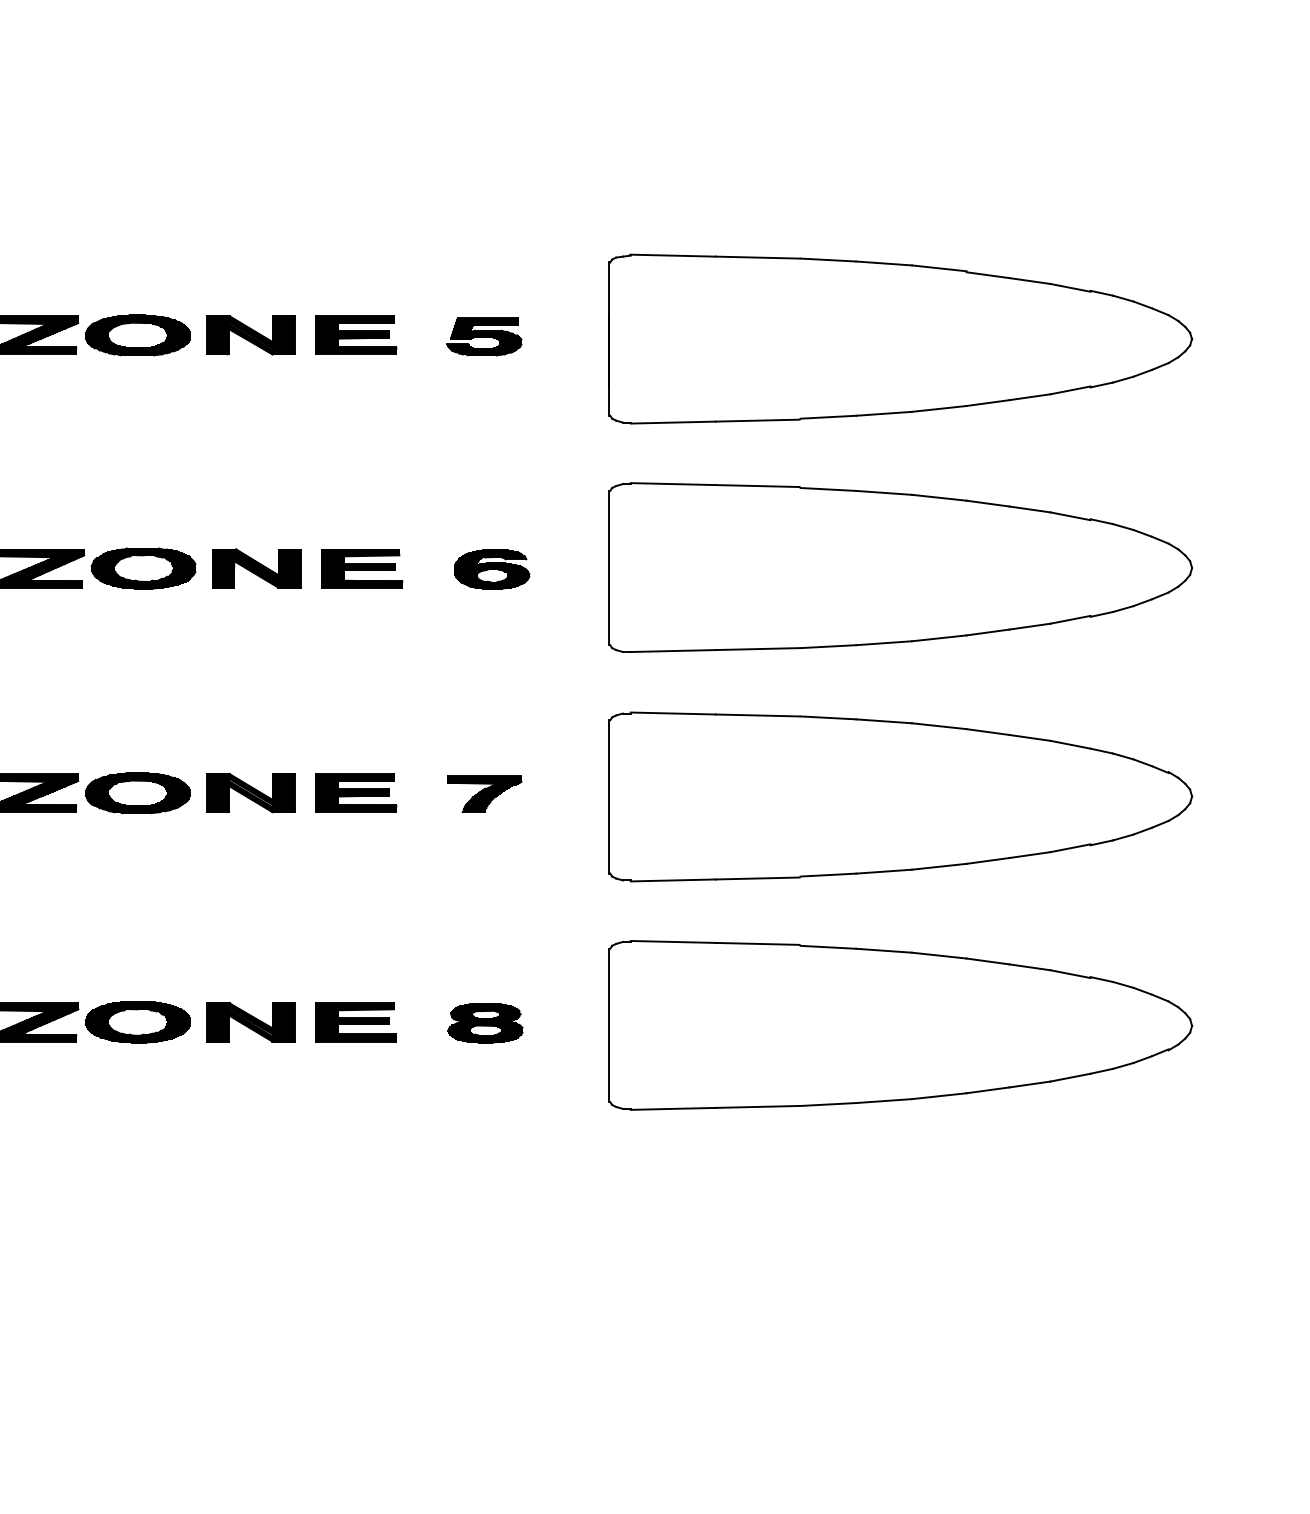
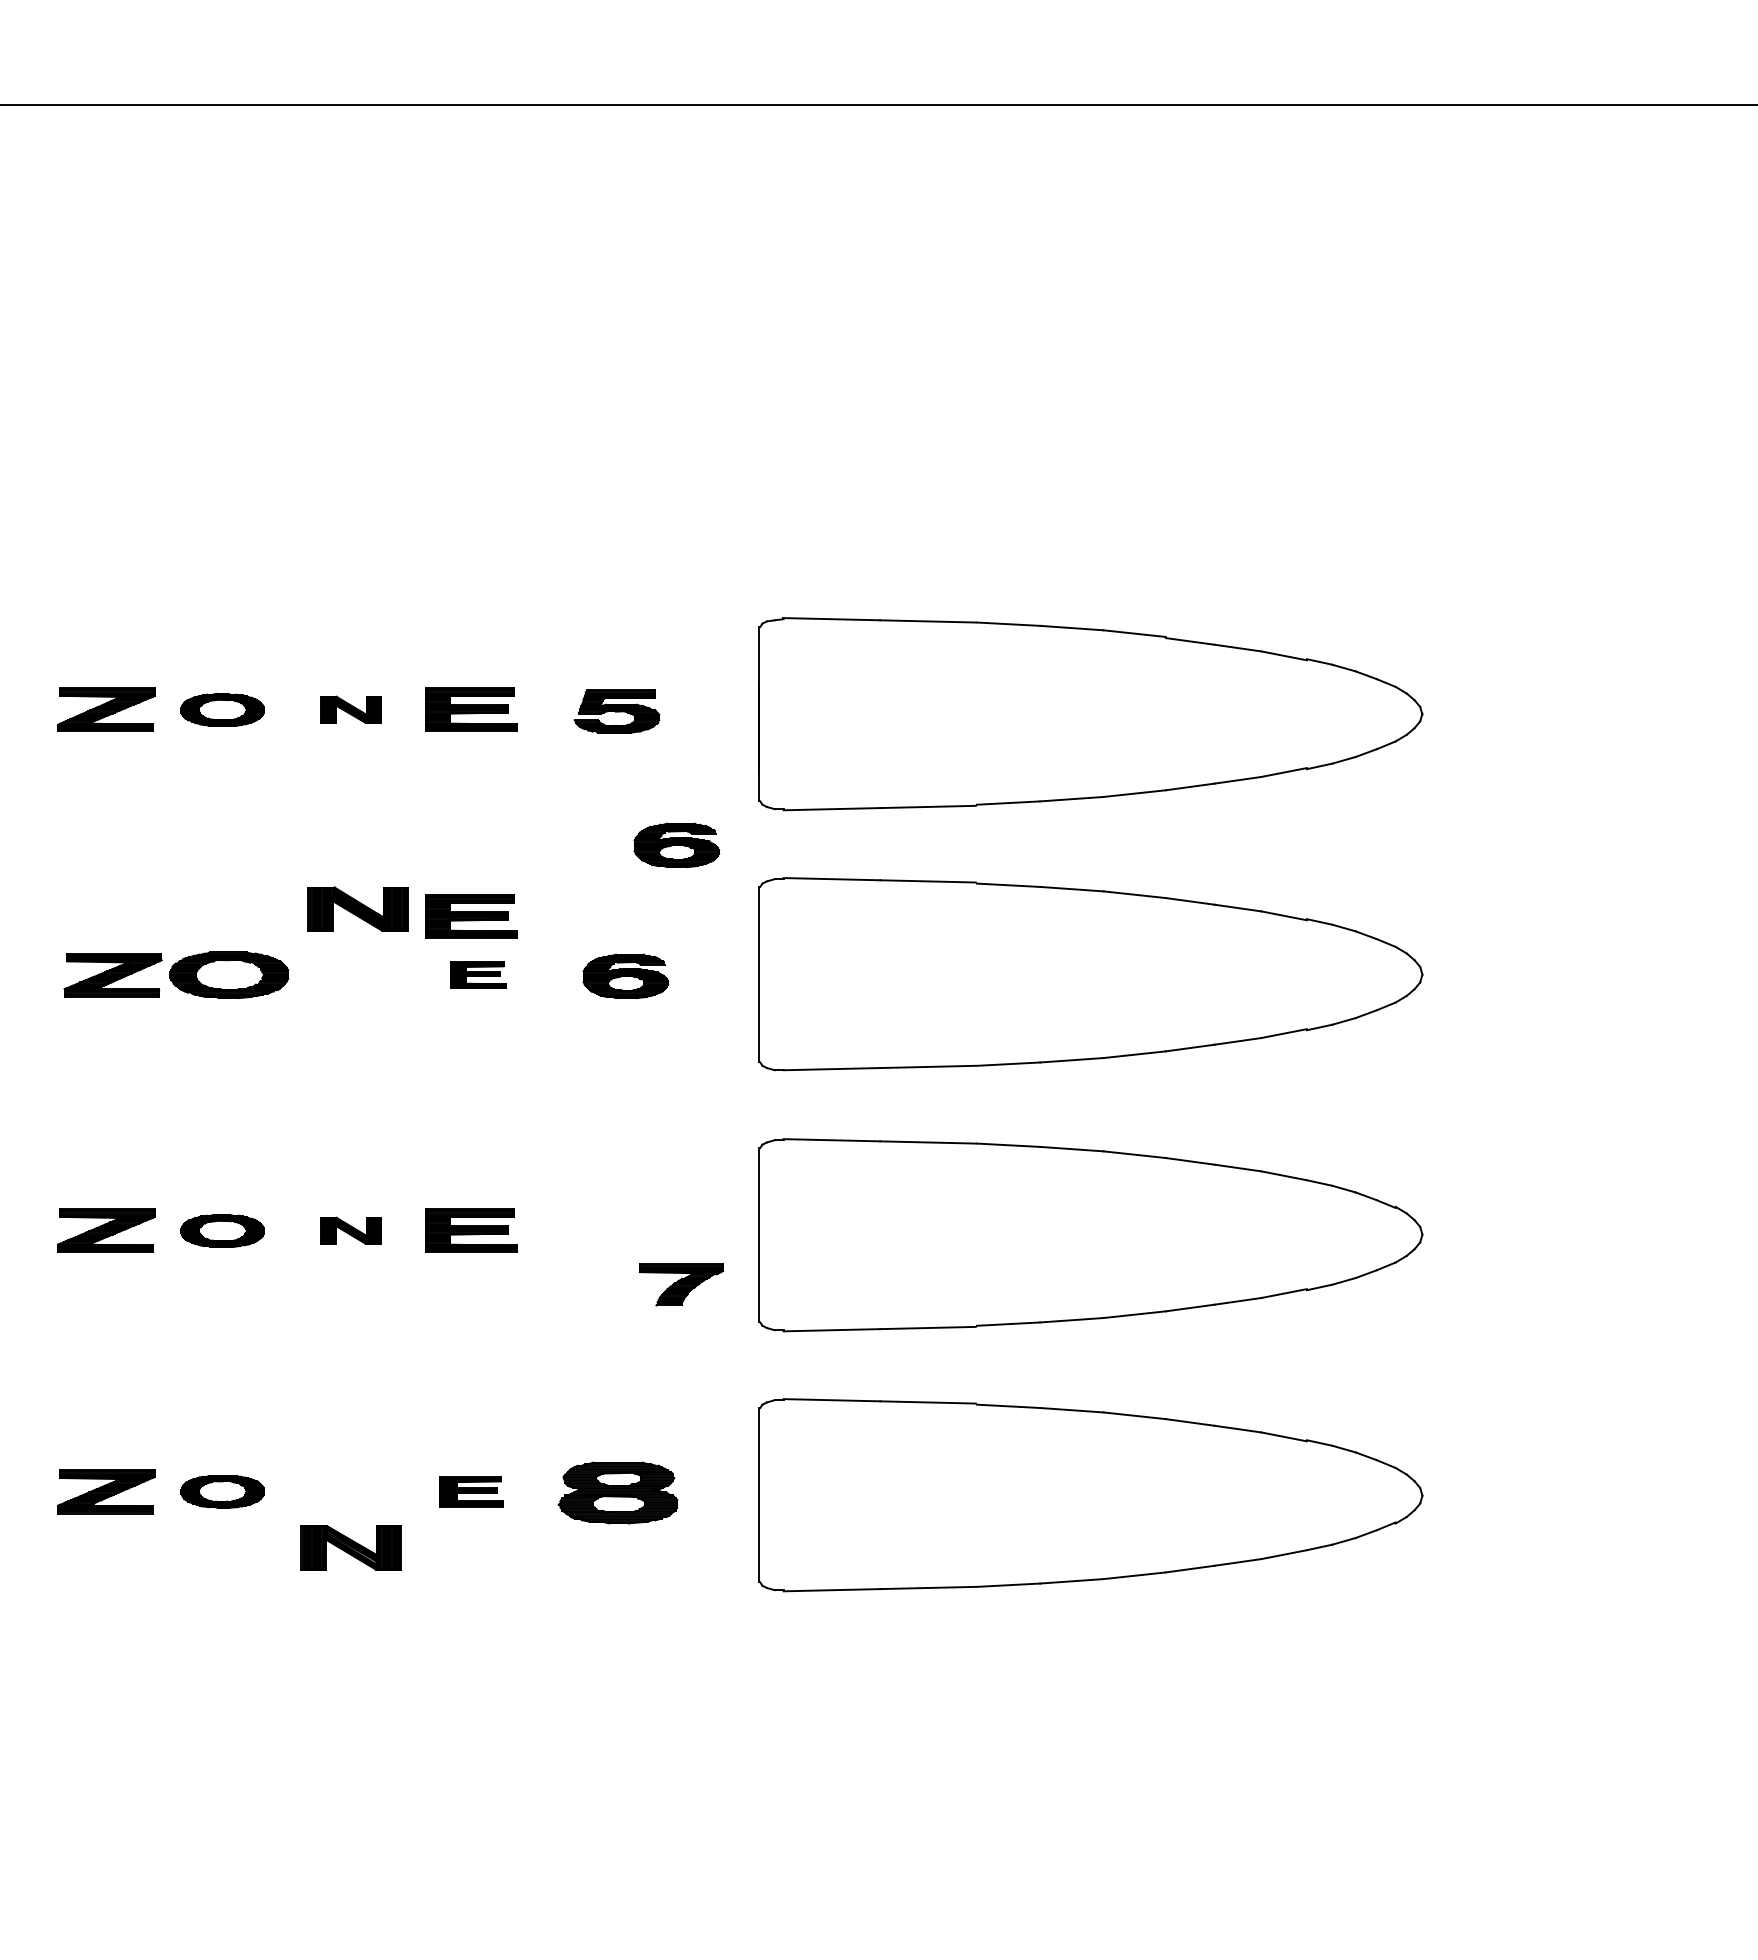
part: (137, 335) -> (222, 709), size x0.7
part: (250, 335) -> (350, 709), size x0.6
part: (536, 454) -> (676, 845), added
part: (356, 516) -> (471, 916), added
part: (256, 567) -> (357, 908), moved
part: (362, 568) -> (478, 975), size x0.6
part: (137, 792) -> (222, 1230), size x0.7
part: (250, 792) -> (350, 1230), size x0.6
part: (484, 793) -> (681, 1284), moved
part: (137, 1022) -> (222, 1491), size x0.7
part: (250, 1022) -> (350, 1547), moved
part: (356, 1022) -> (471, 1491), size x0.7
part: (484, 1023) -> (617, 1492), size x1.4

